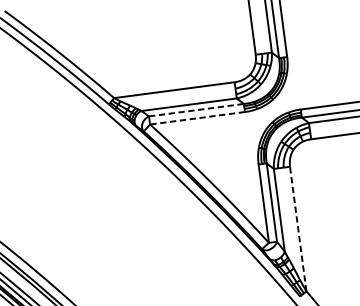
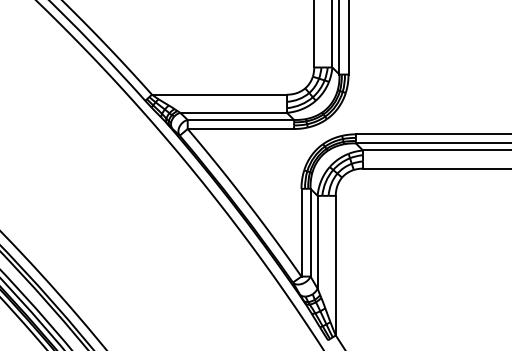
line: (196, 109) -> (241, 119), dashed -> solid
line: (197, 118) -> (240, 129), dashed -> solid
line: (297, 228) -> (335, 265), dashed -> solid

